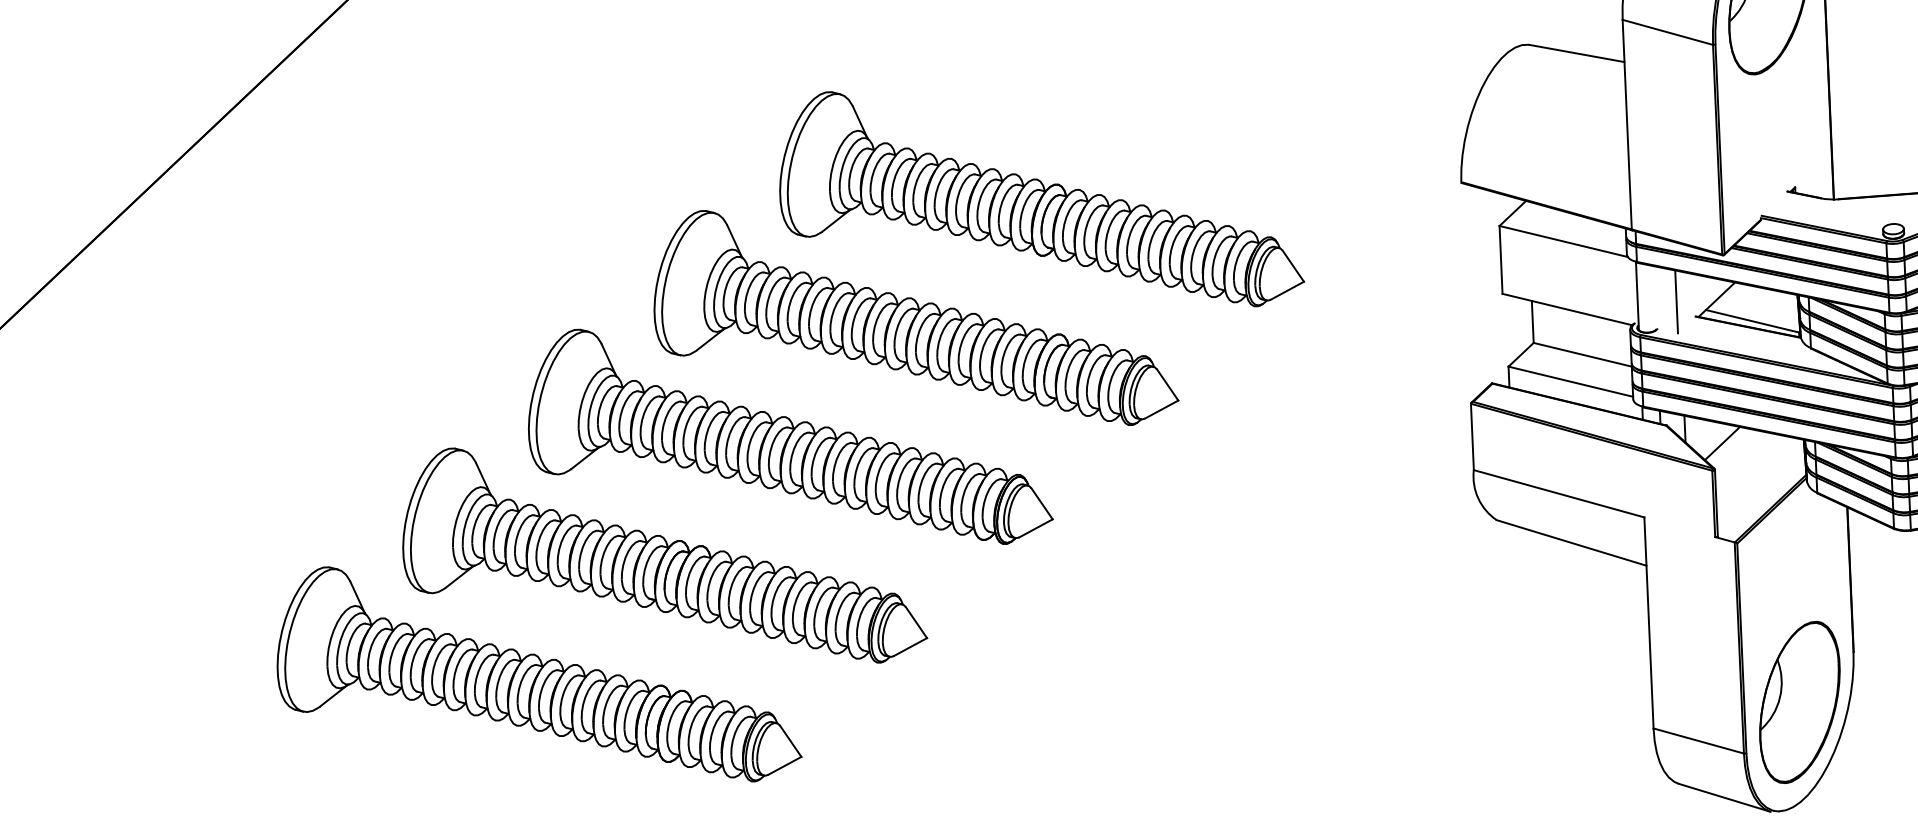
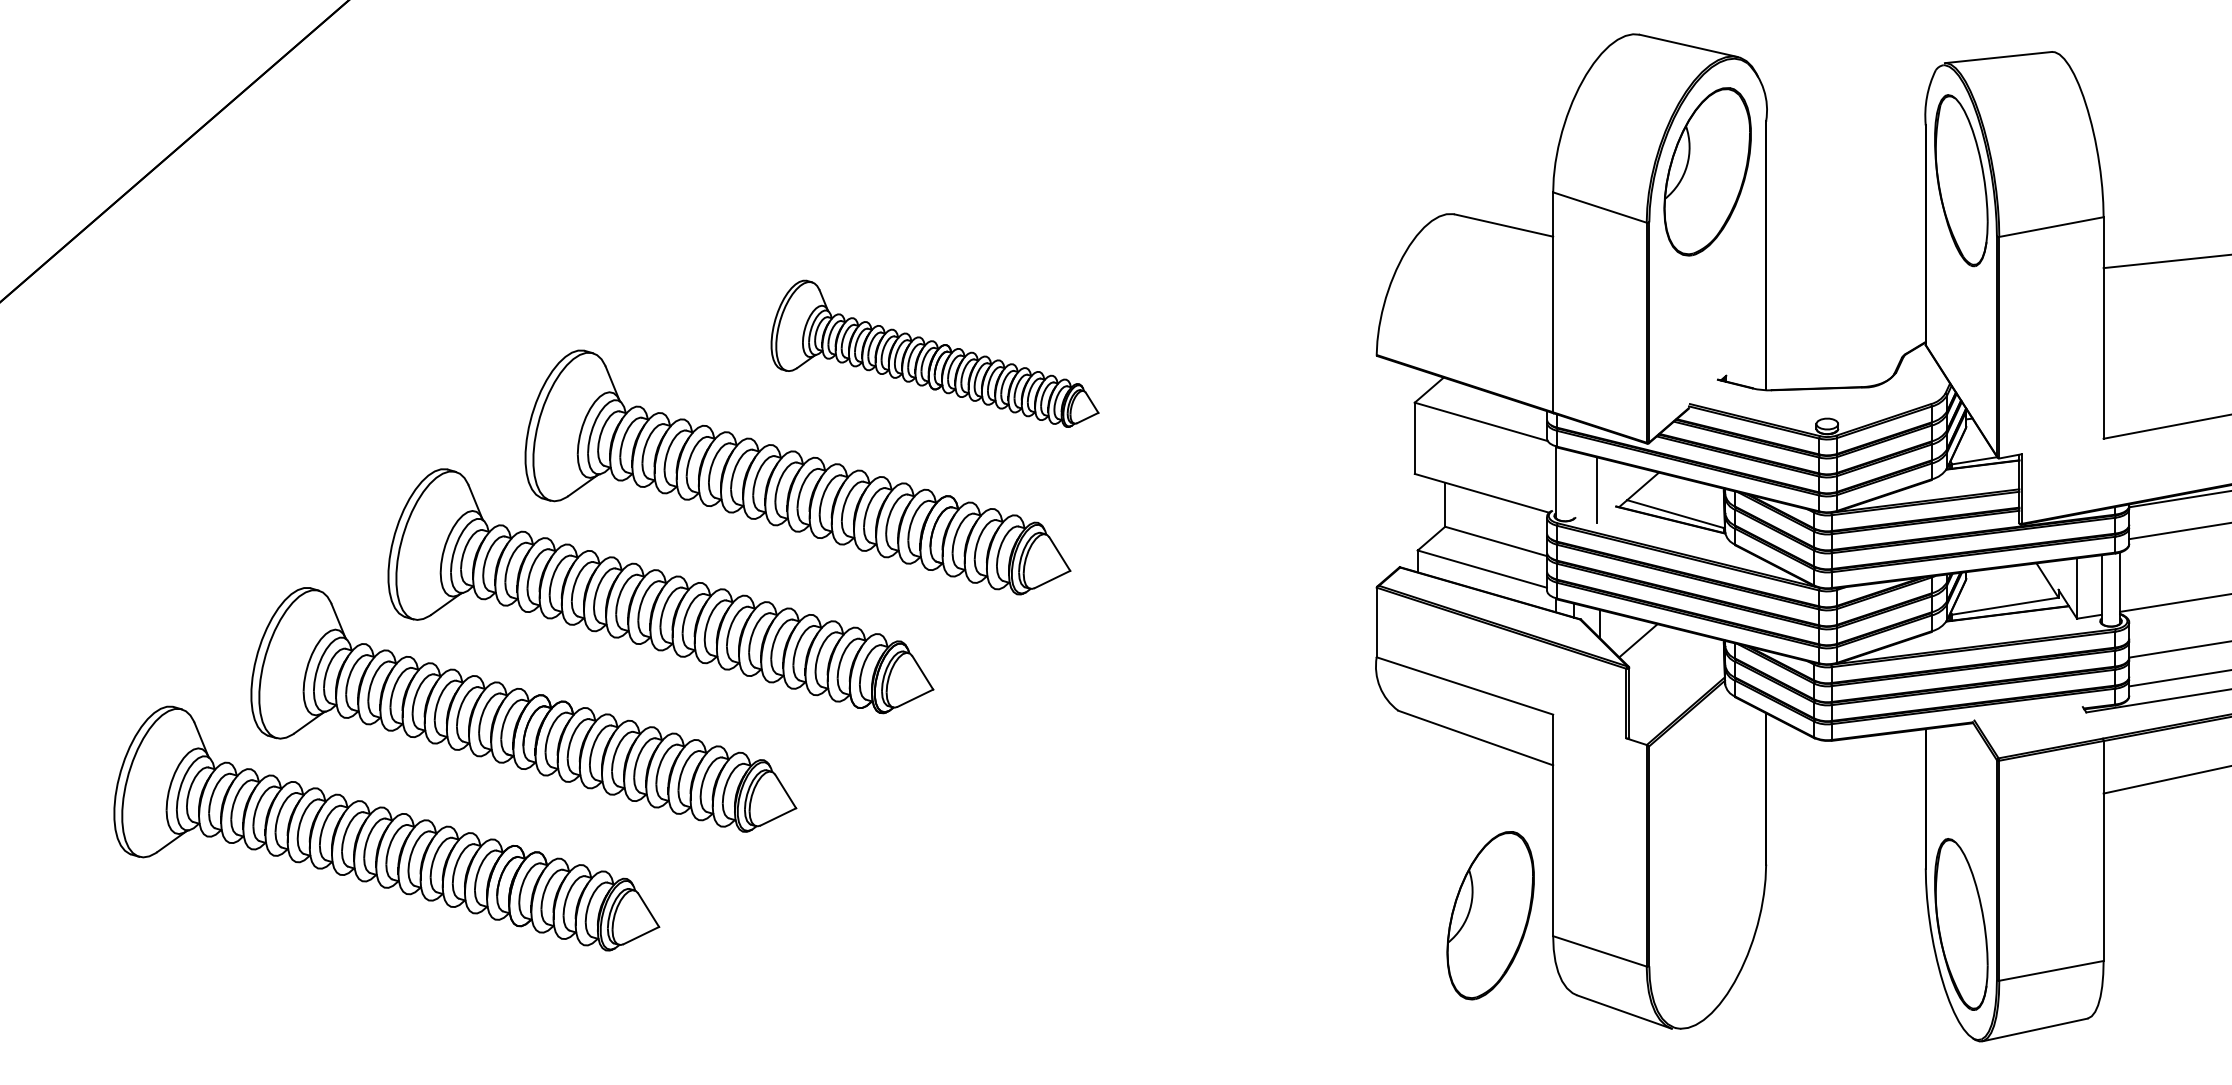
part: (1039, 199) -> (934, 353), size x0.6
part: (1799, 702) -> (1490, 915), moved

